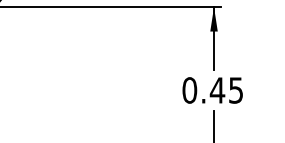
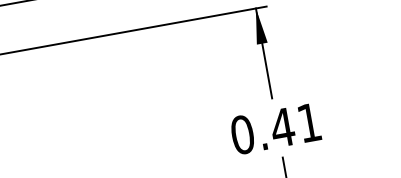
text: (235, 90) -> (308, 123), 0.45 -> 0.41

